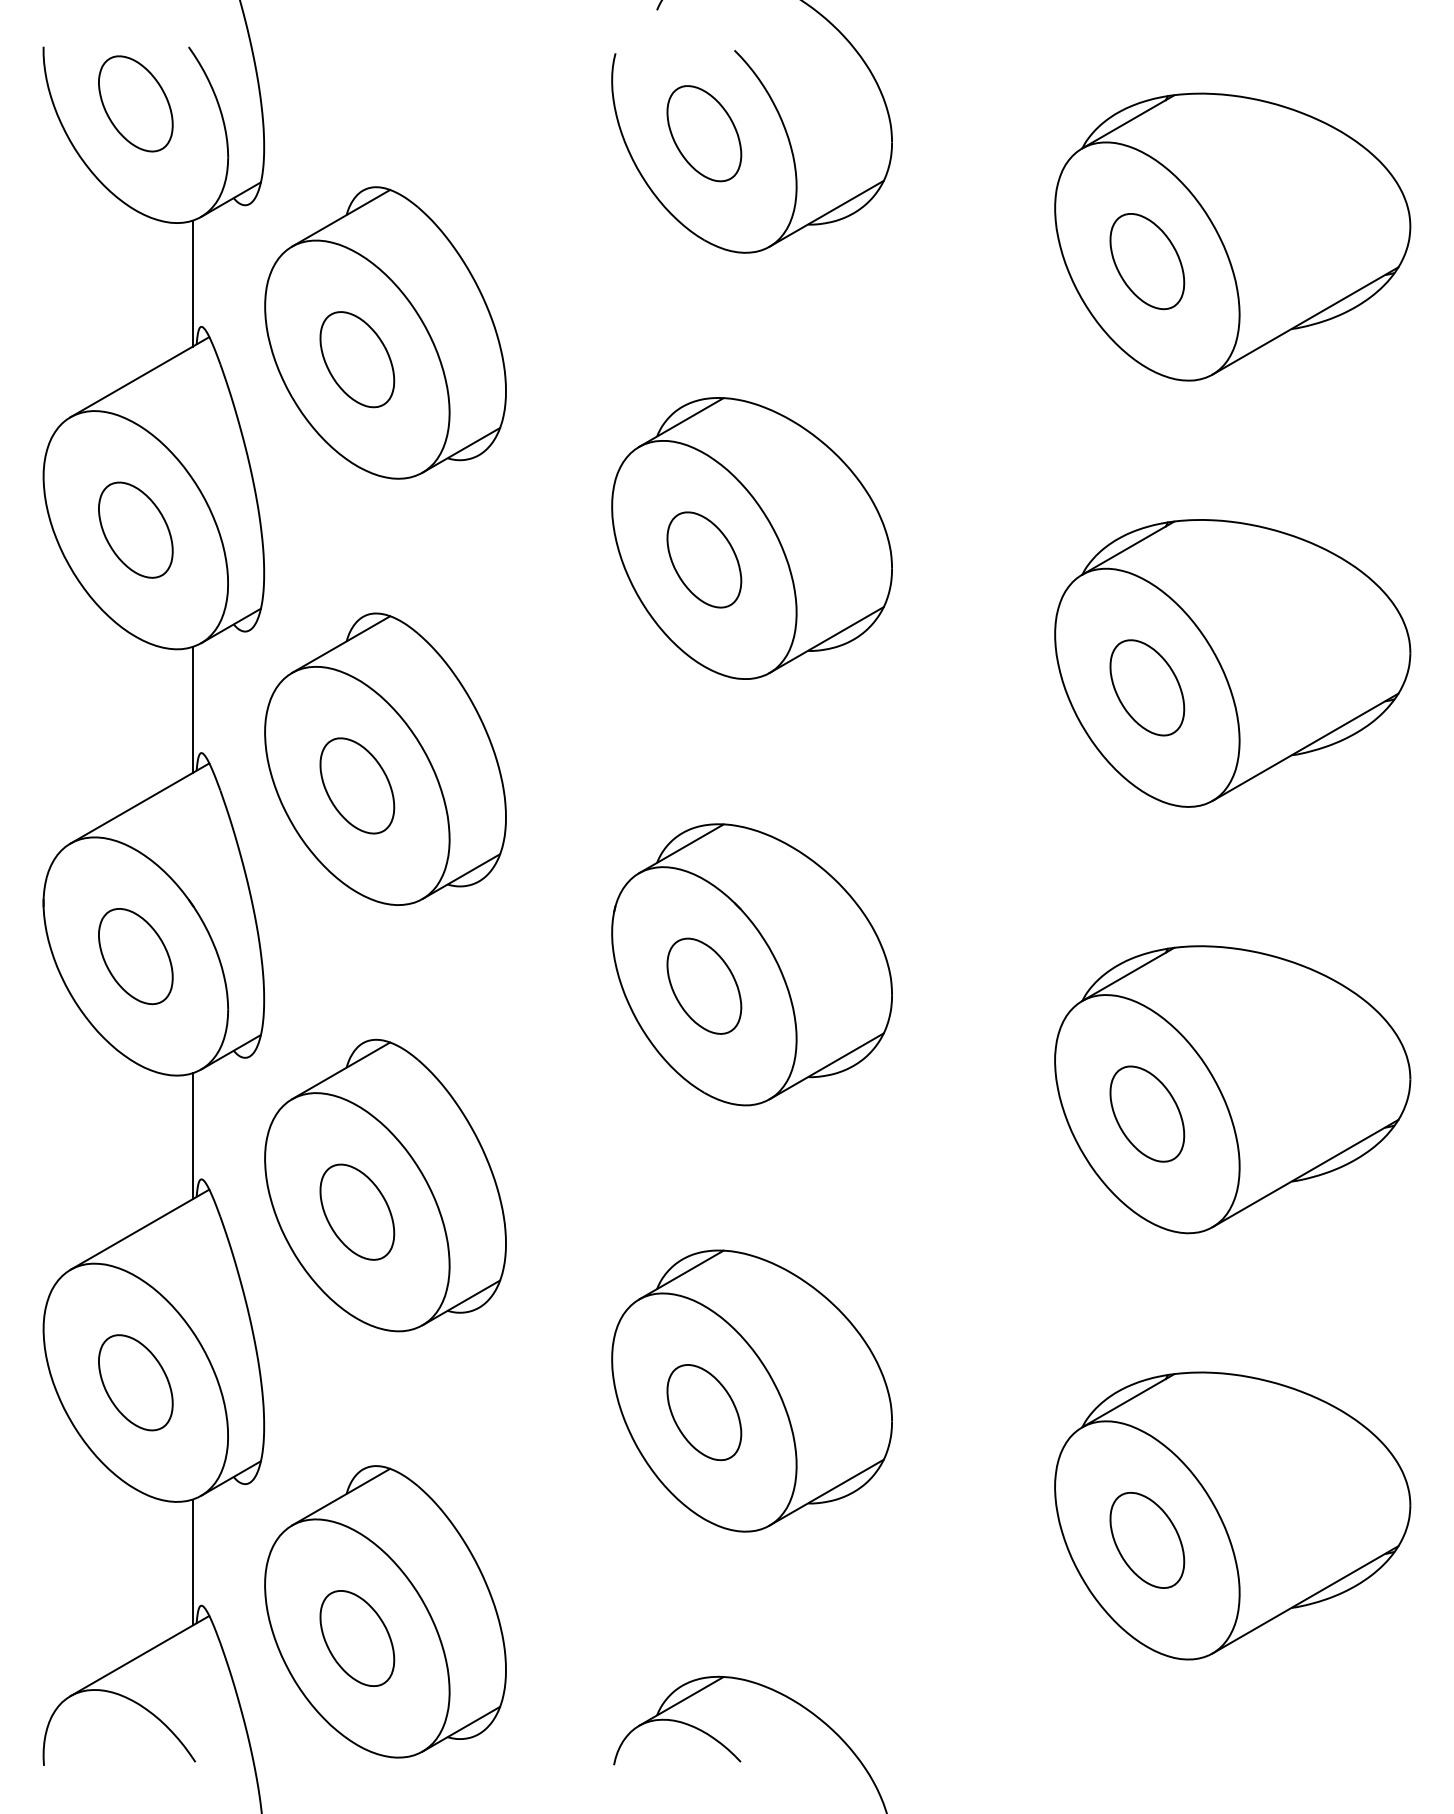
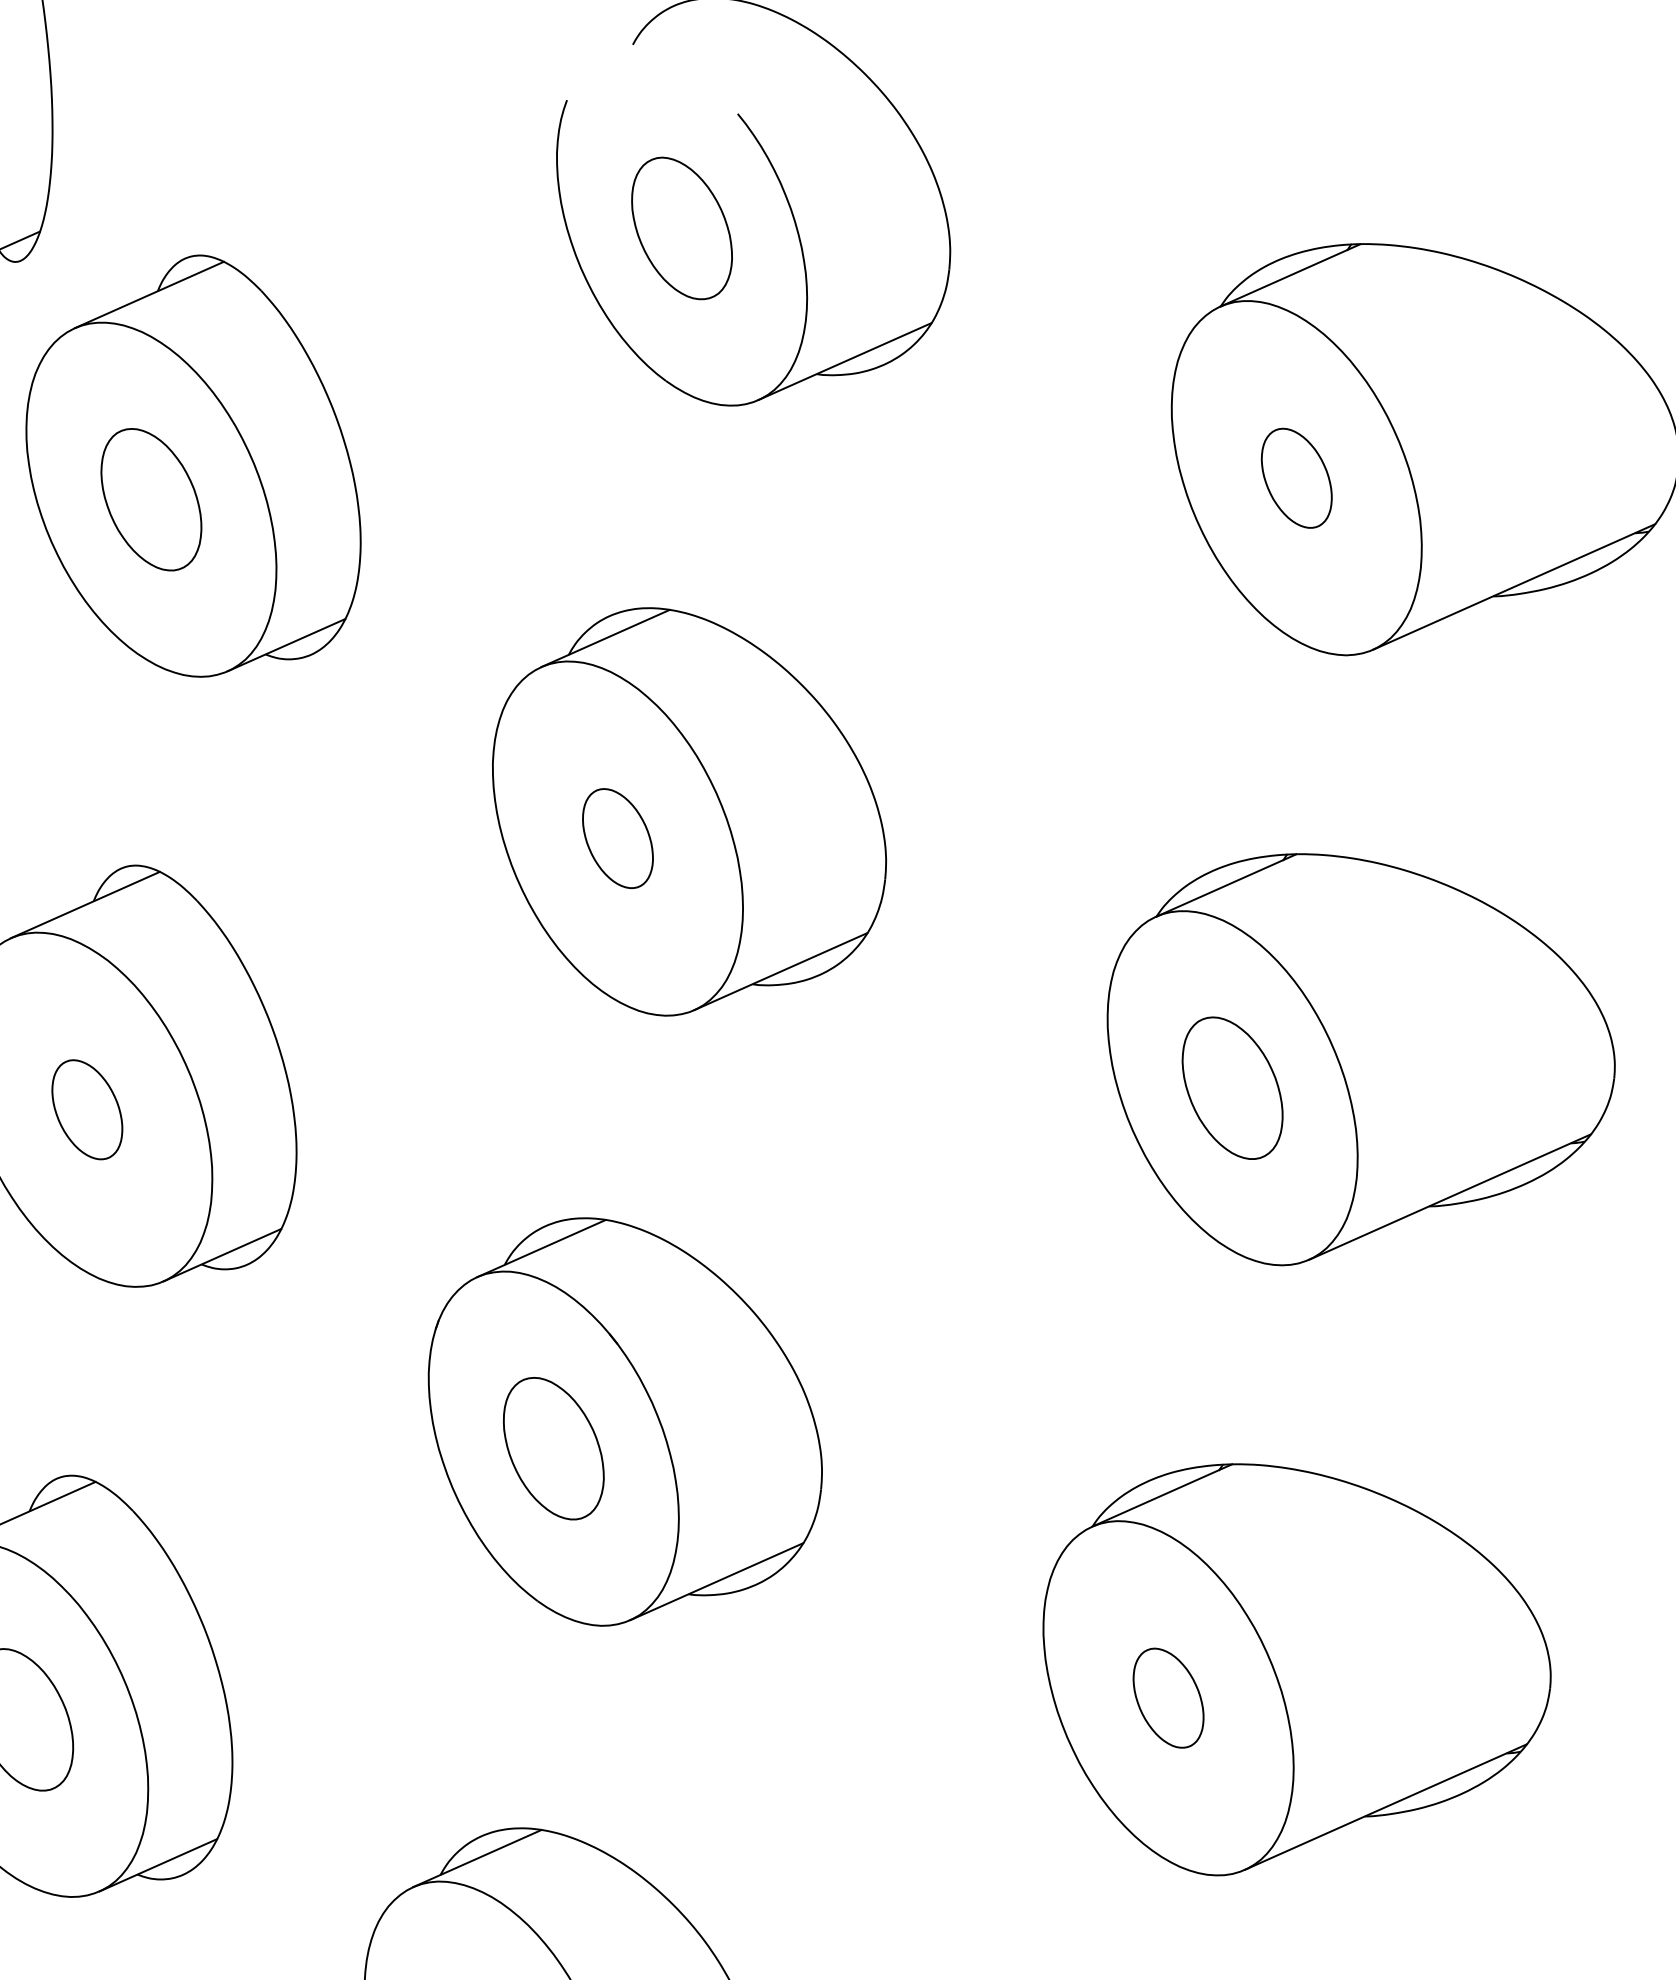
part: (1147, 261) -> (1296, 478), size x0.7
part: (704, 559) -> (618, 837), size x0.7
part: (357, 785) -> (87, 1109), size x0.7
part: (1147, 1113) -> (1168, 1697), size x0.7

